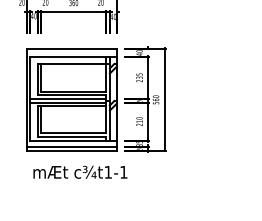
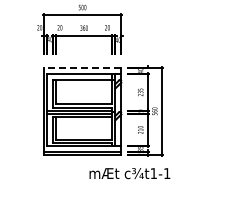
line: (71, 48) -> (82, 67), solid -> dashed
text: (79, 172) -> (129, 173), moved

